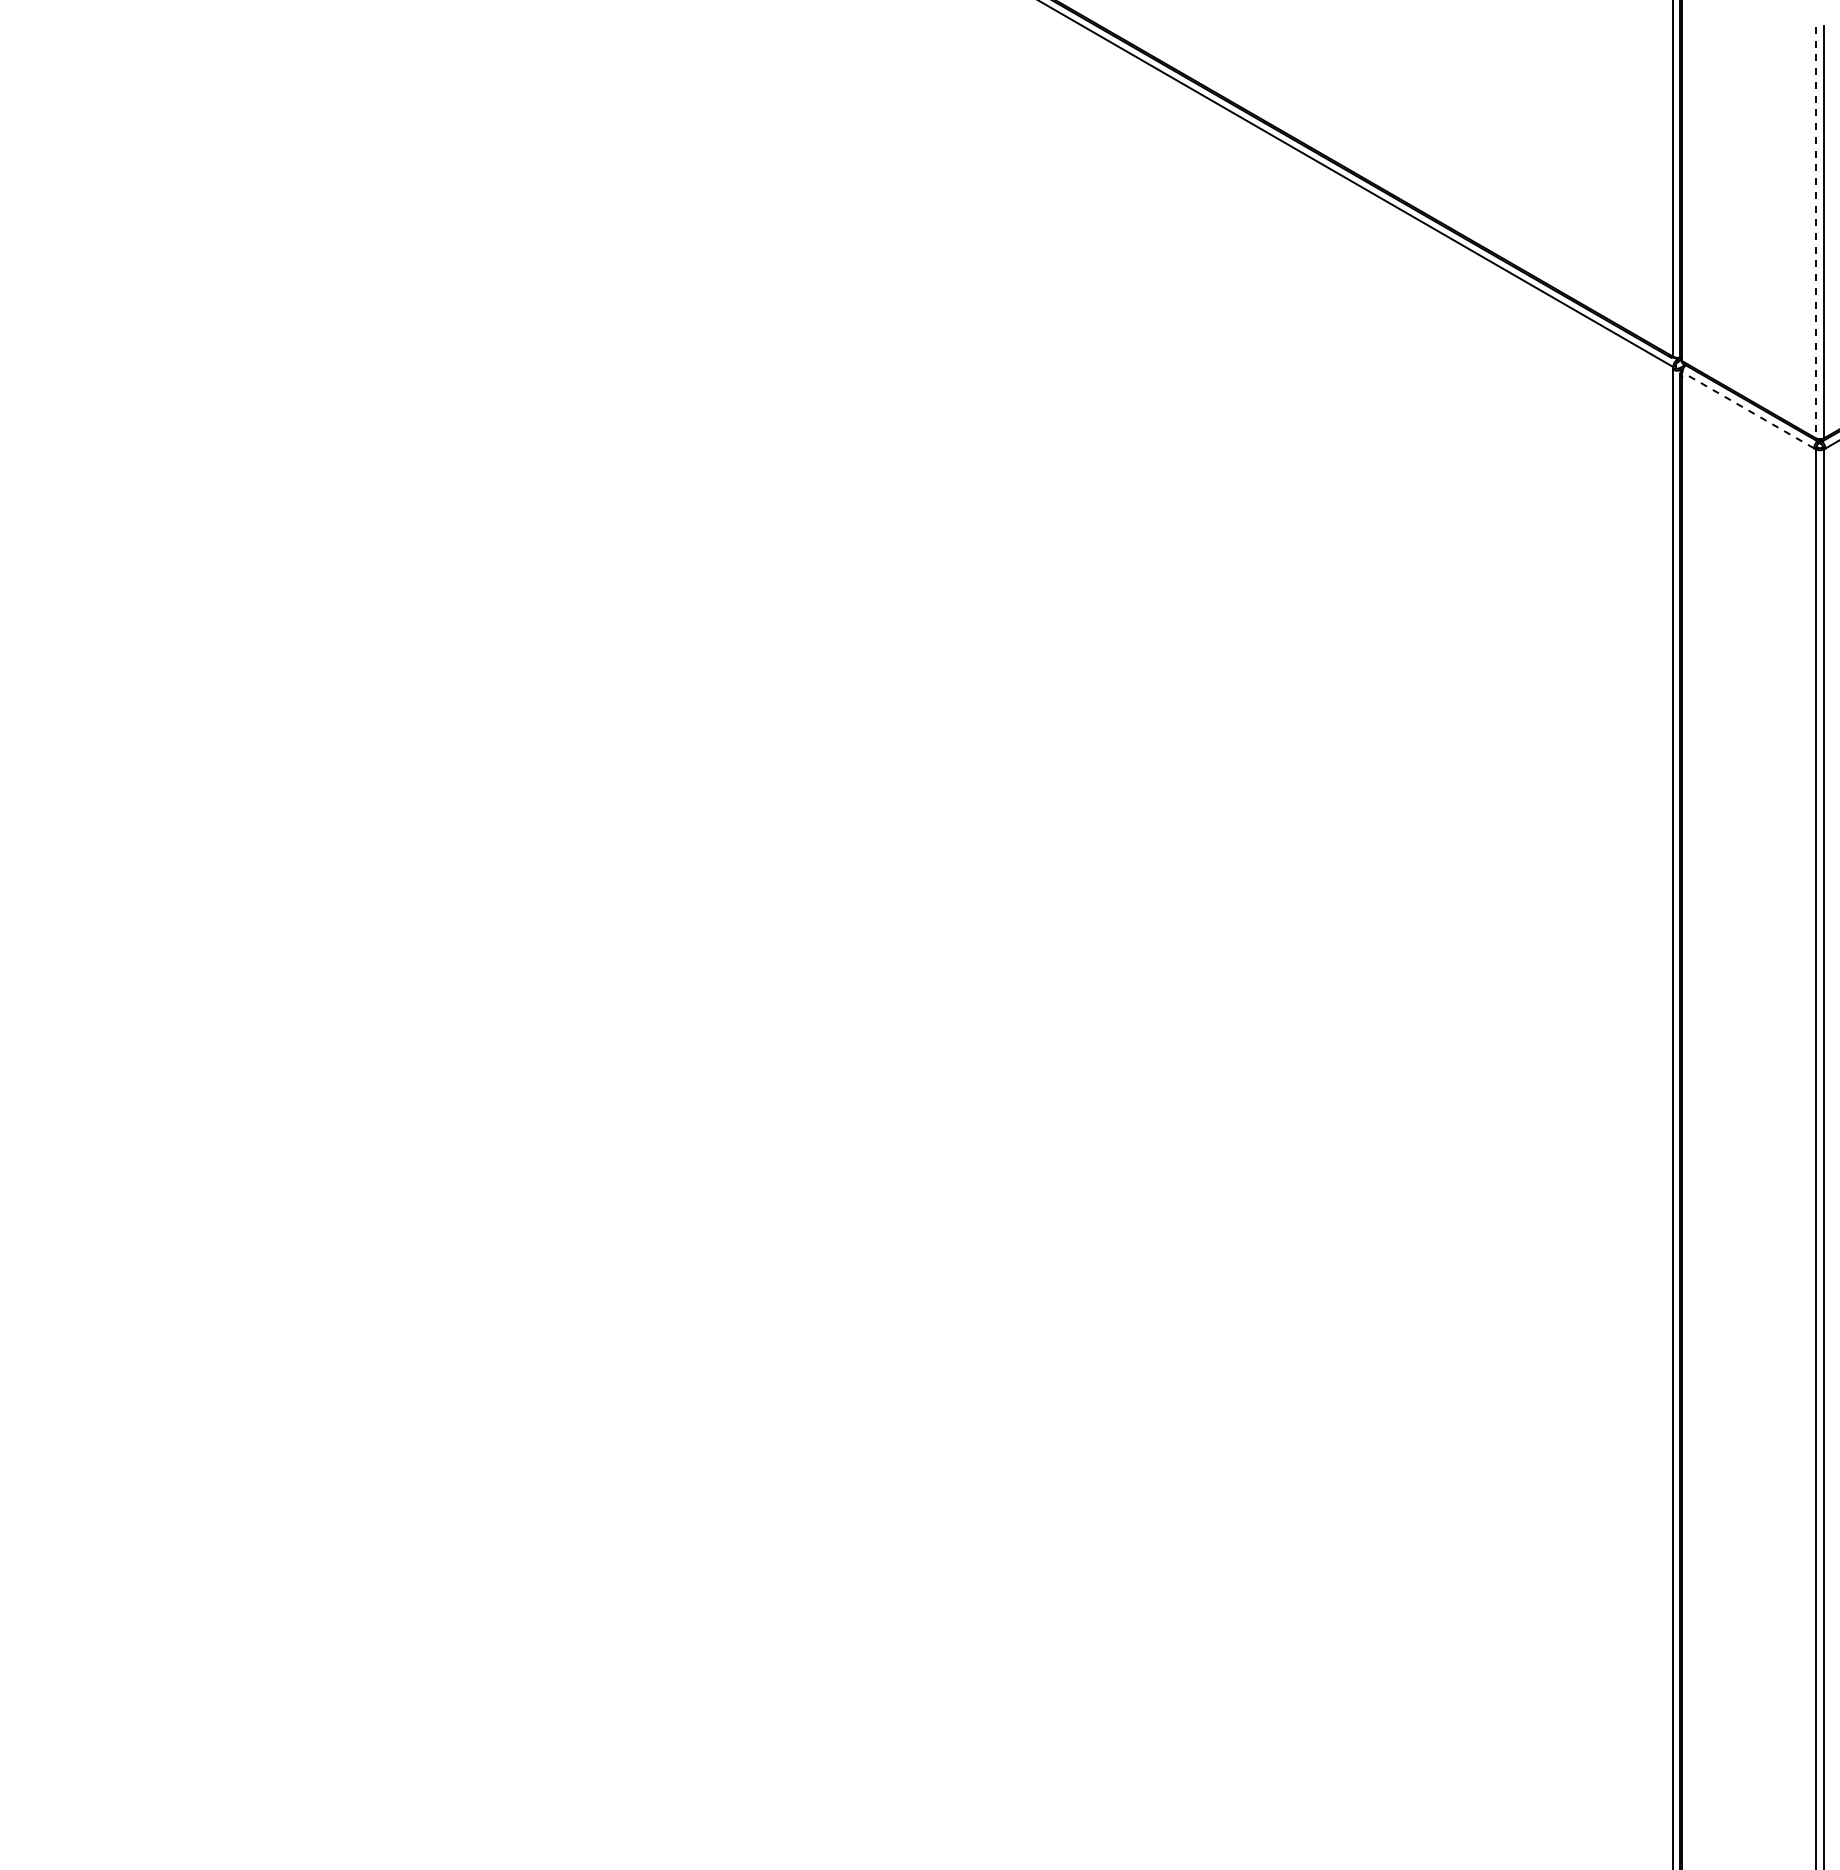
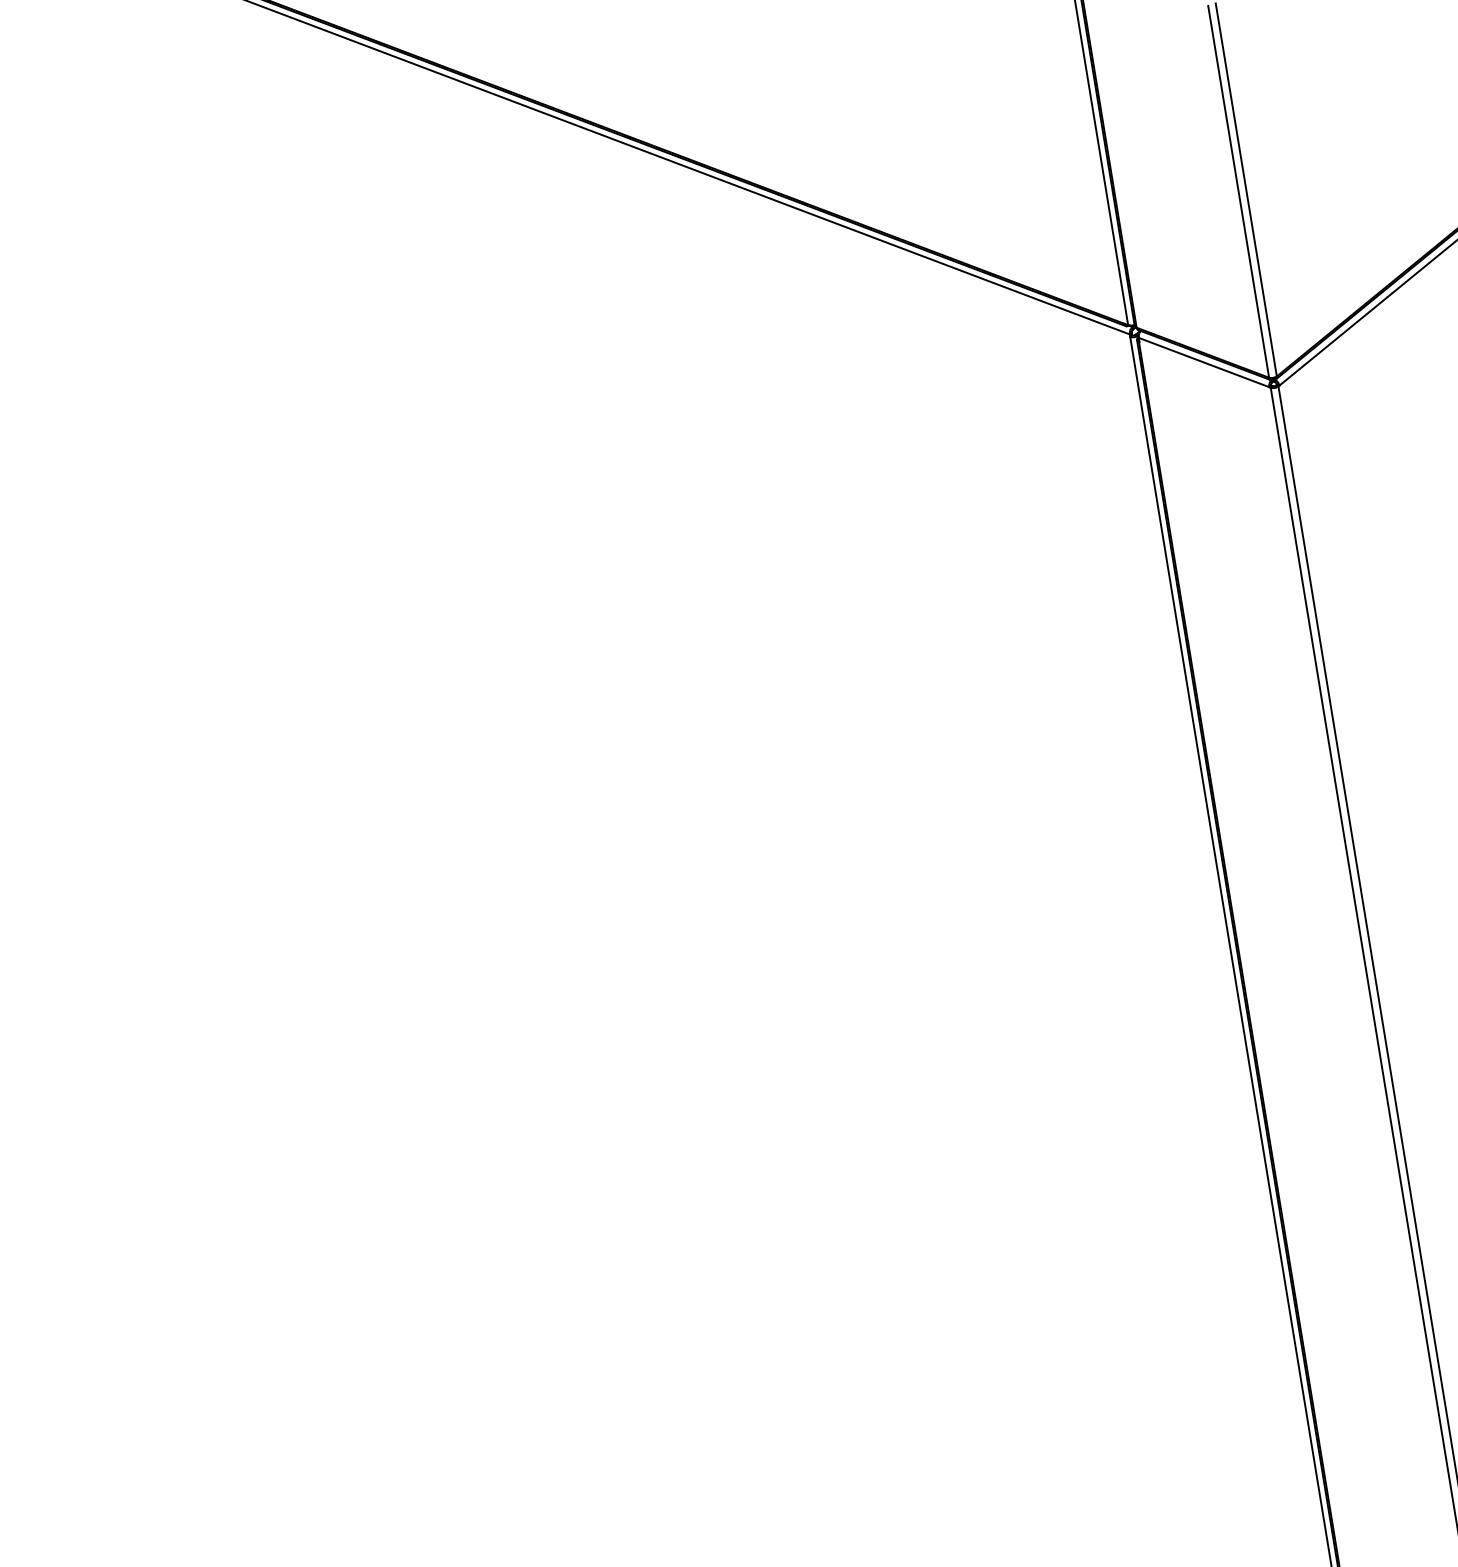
line: (1815, 232) -> (1238, 191), dashed -> solid
line: (1747, 410) -> (1203, 362), dashed -> solid

